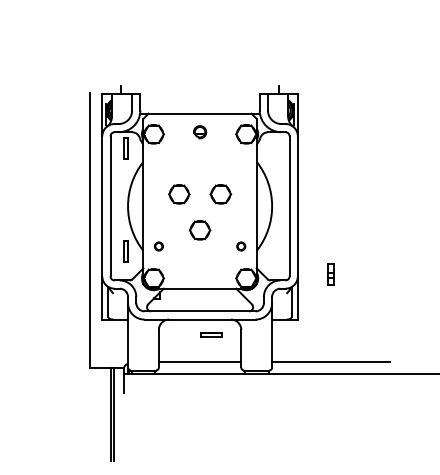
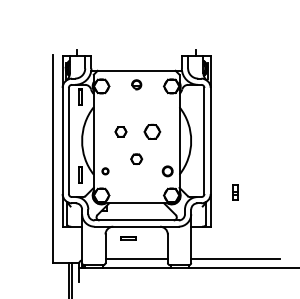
part: (179, 194) -> (121, 131), size x0.7
part: (199, 230) -> (136, 159), size x0.7
part: (241, 246) -> (168, 171), size x1.6
part: (211, 334) -> (128, 237), moved

